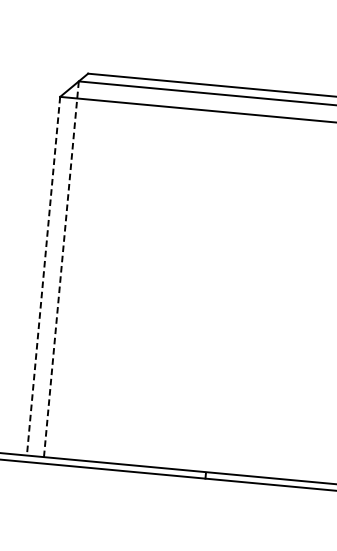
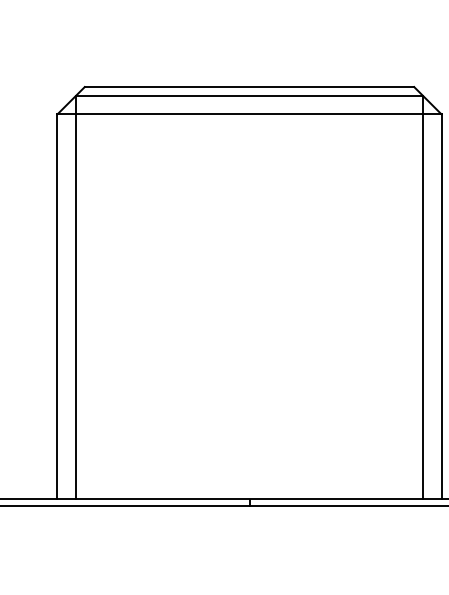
line: (61, 270) -> (75, 298), dashed -> solid
line: (43, 276) -> (57, 307), dashed -> solid

